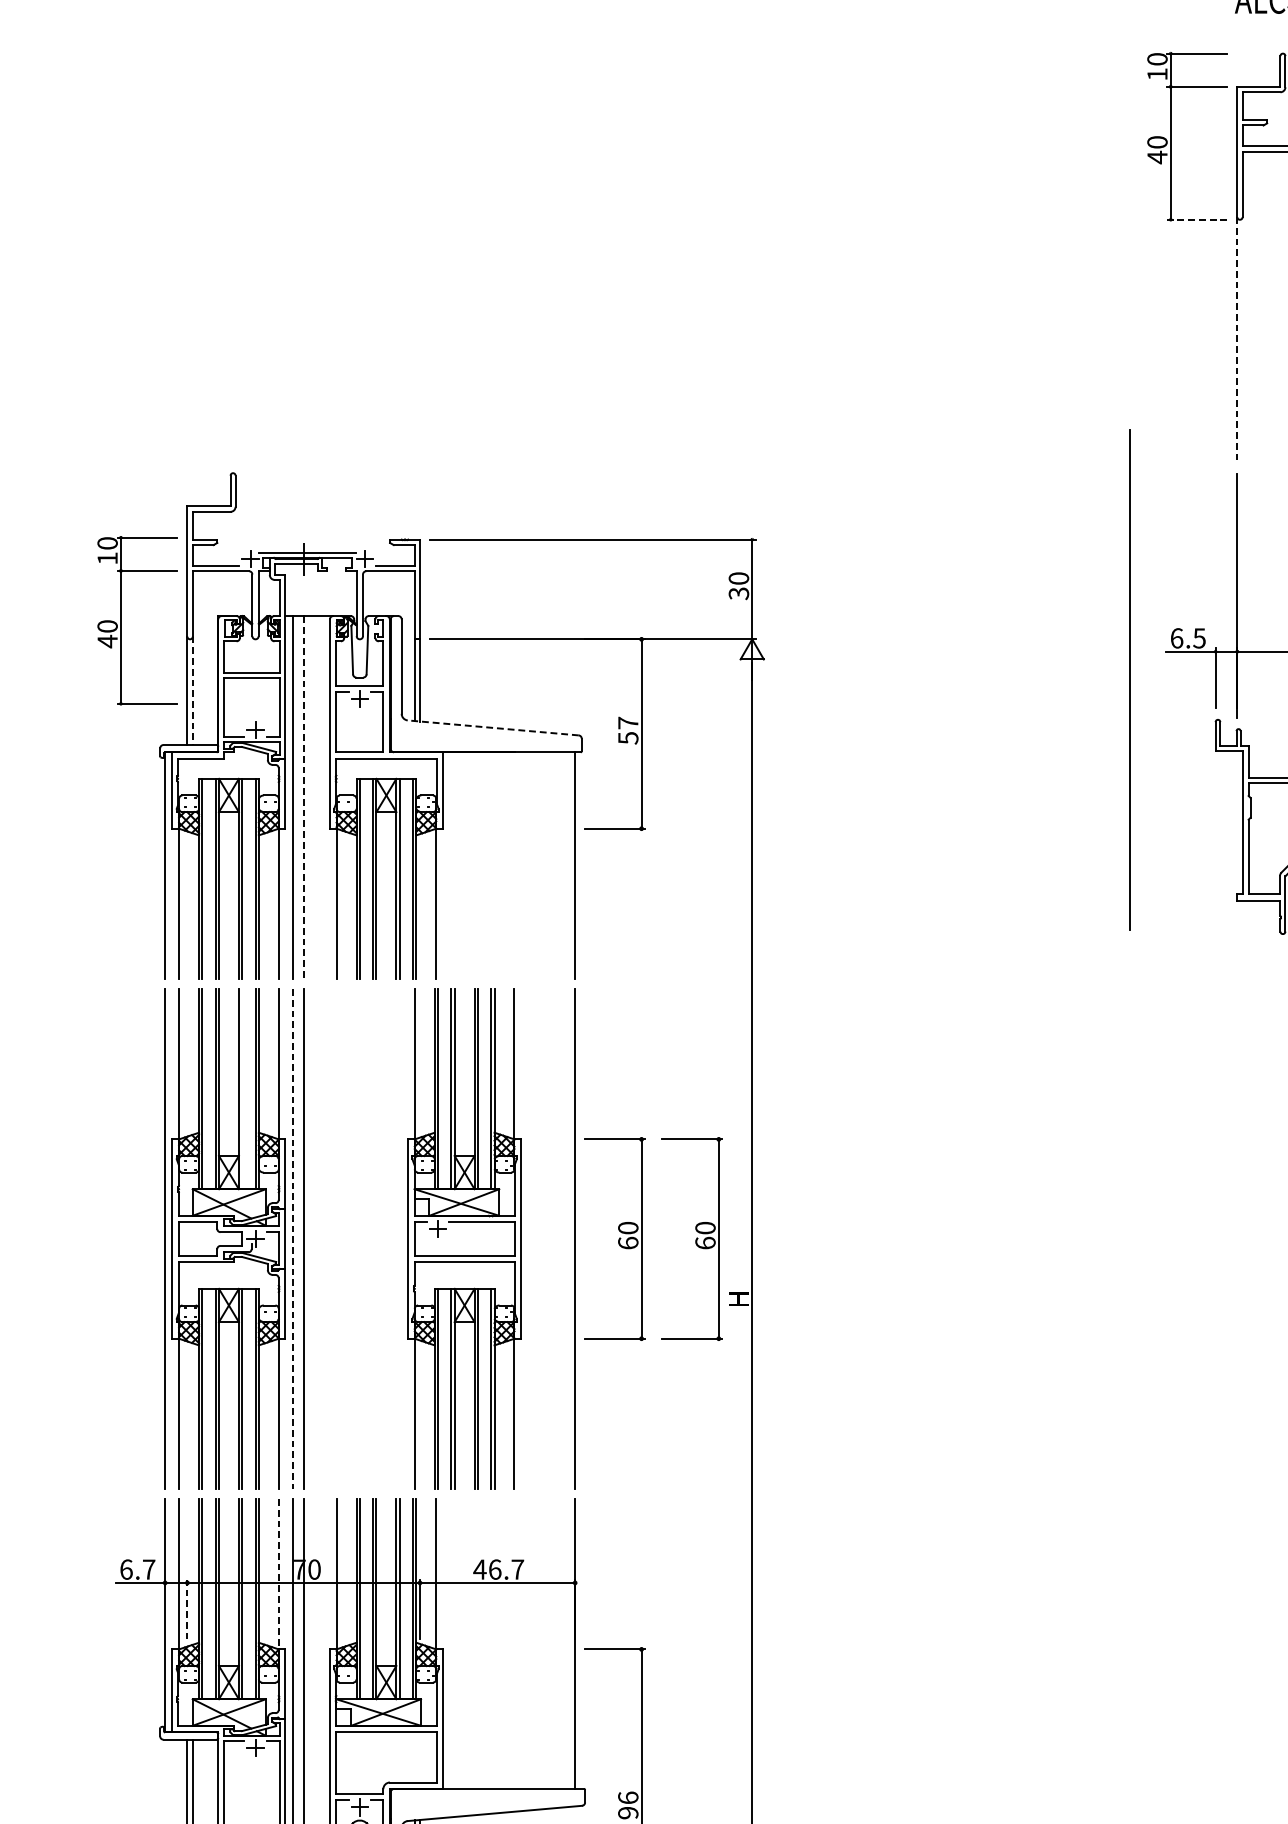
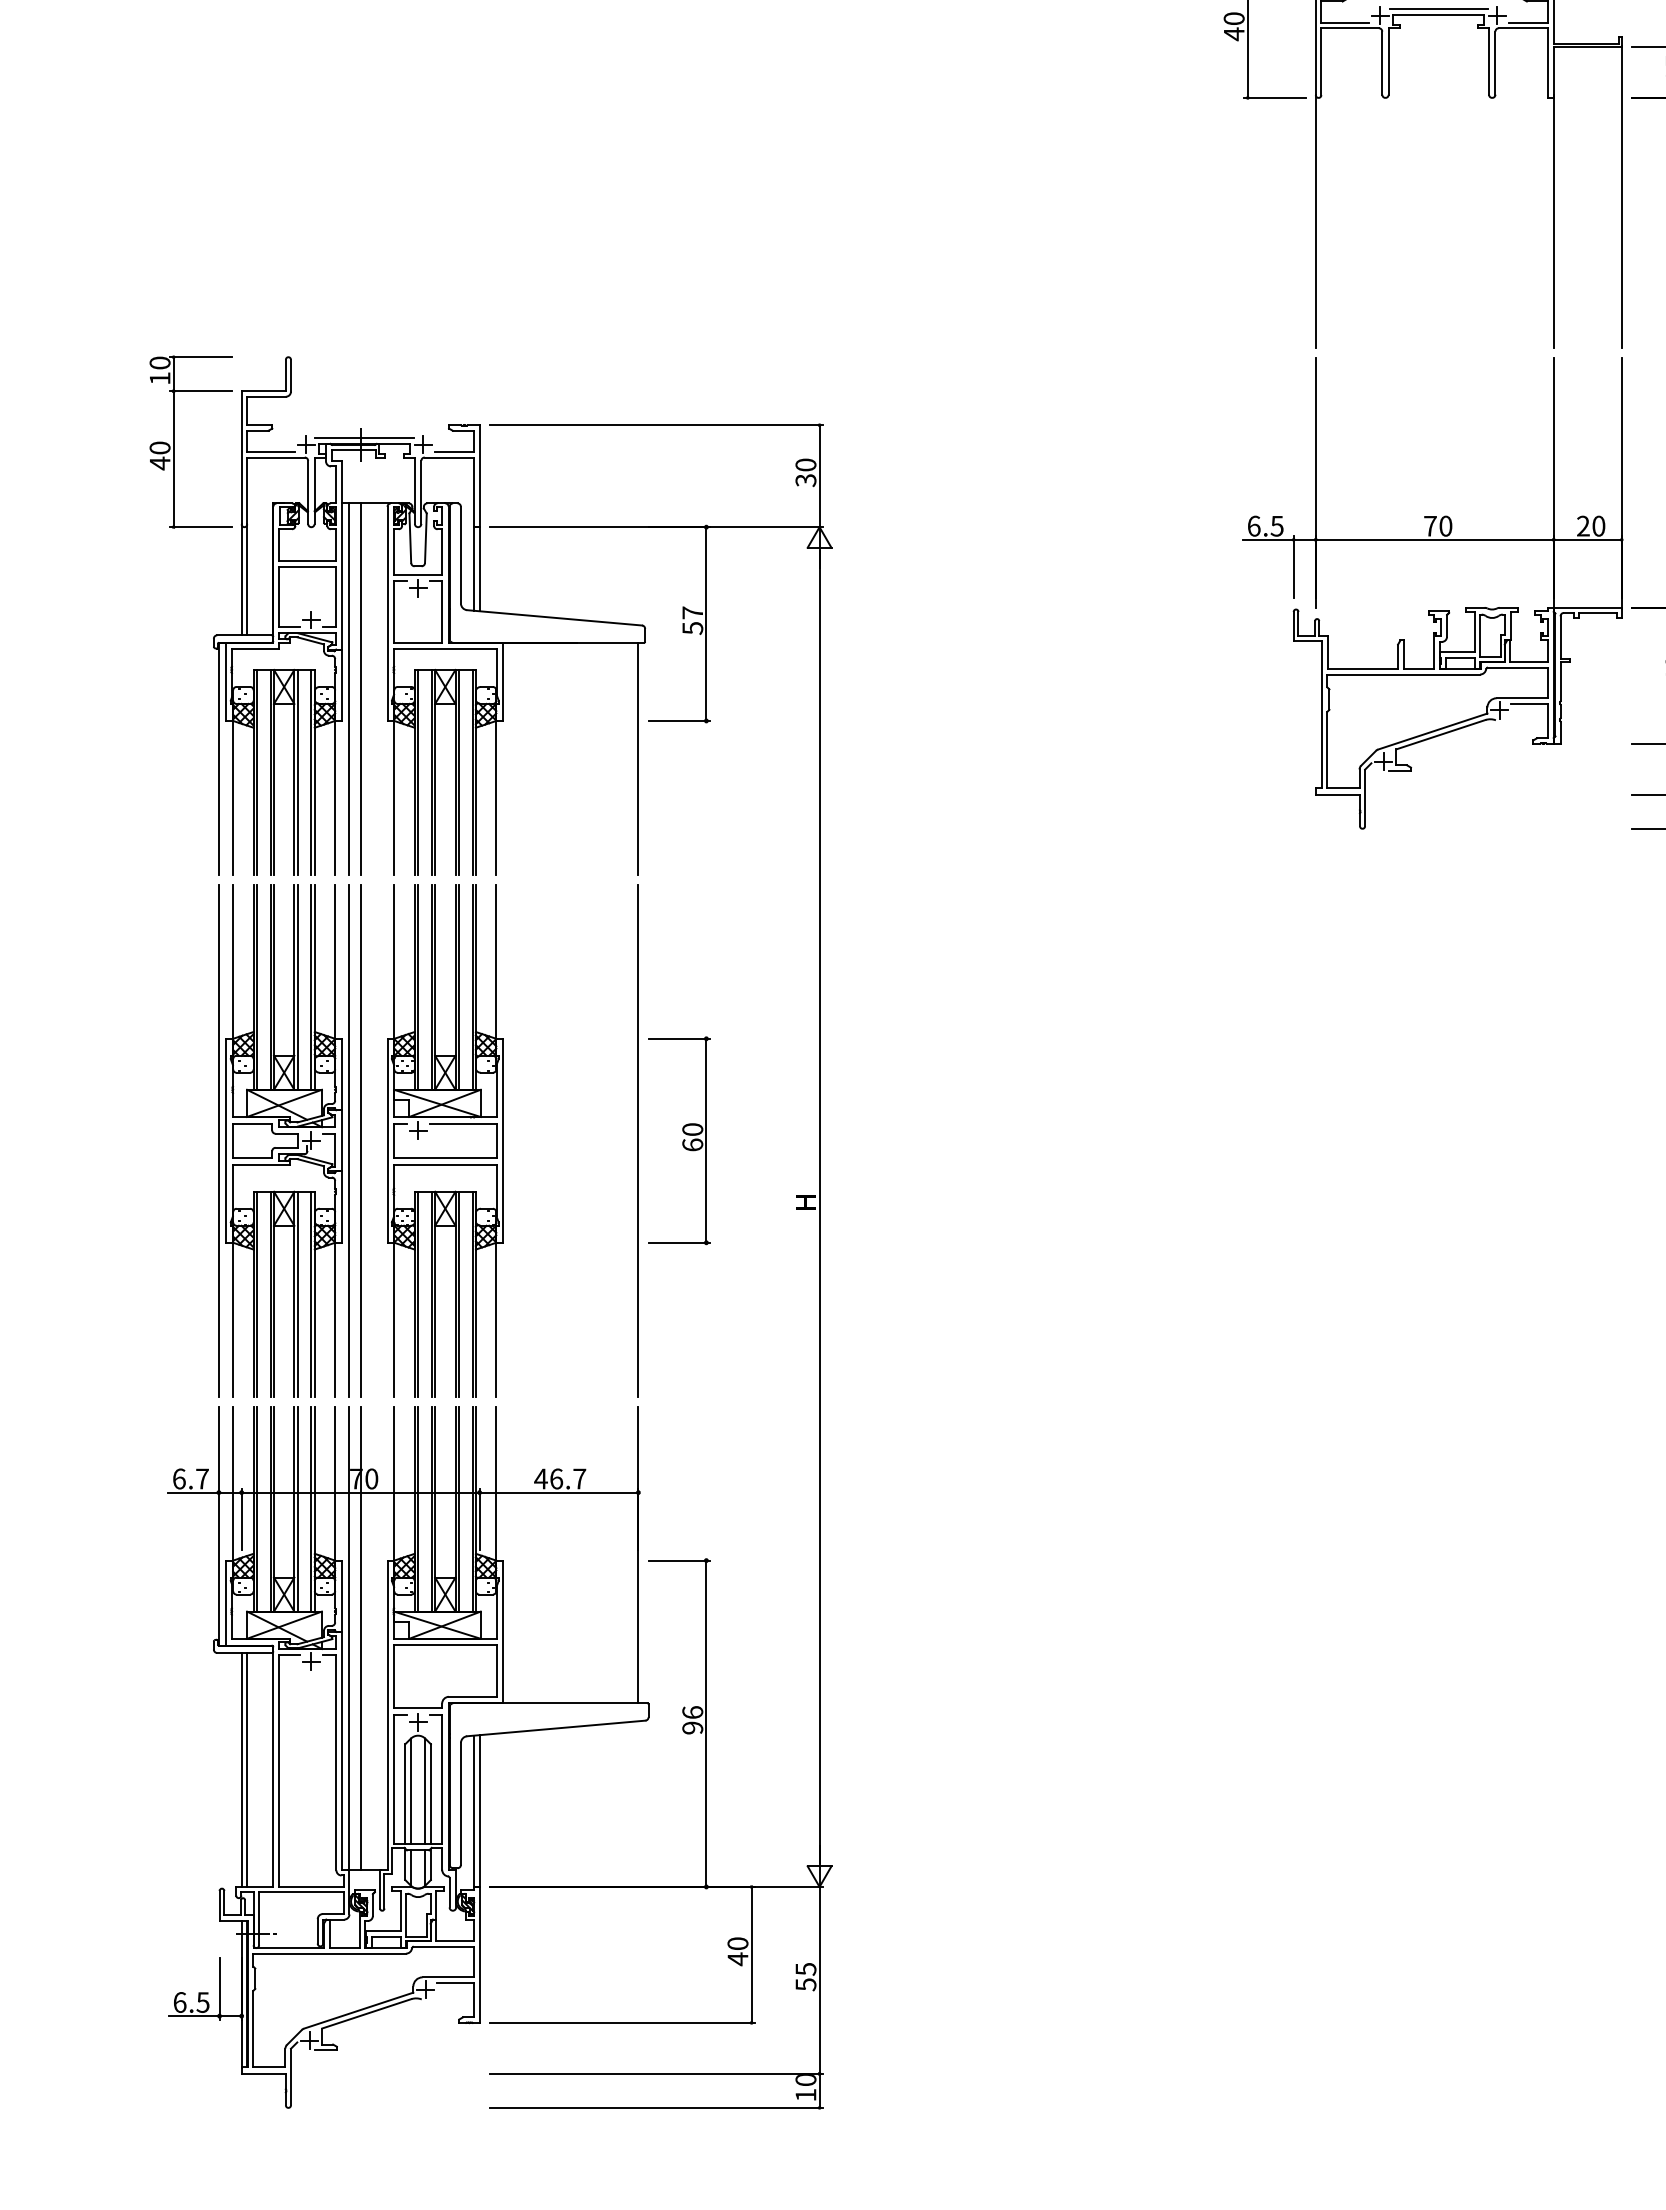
line: (1197, 219) -> (1275, 97), dashed -> solid
line: (1236, 340) -> (1315, 221), dashed -> solid
part: (121, 620) -> (174, 441), moved
line: (1129, 679) -> (1205, 568), removed
line: (193, 691) -> (247, 580), dashed -> solid
line: (493, 727) -> (554, 617), dashed -> solid
line: (304, 797) -> (361, 689), dashed -> solid
line: (241, 1088) -> (297, 986), added
line: (292, 1238) -> (349, 1140), dashed -> solid
part: (464, 1238) -> (445, 1140), moved
part: (692, 1238) -> (758, 1140), removed
line: (279, 1574) -> (335, 1484), dashed -> solid
line: (187, 1609) -> (241, 1519), dashed -> solid

